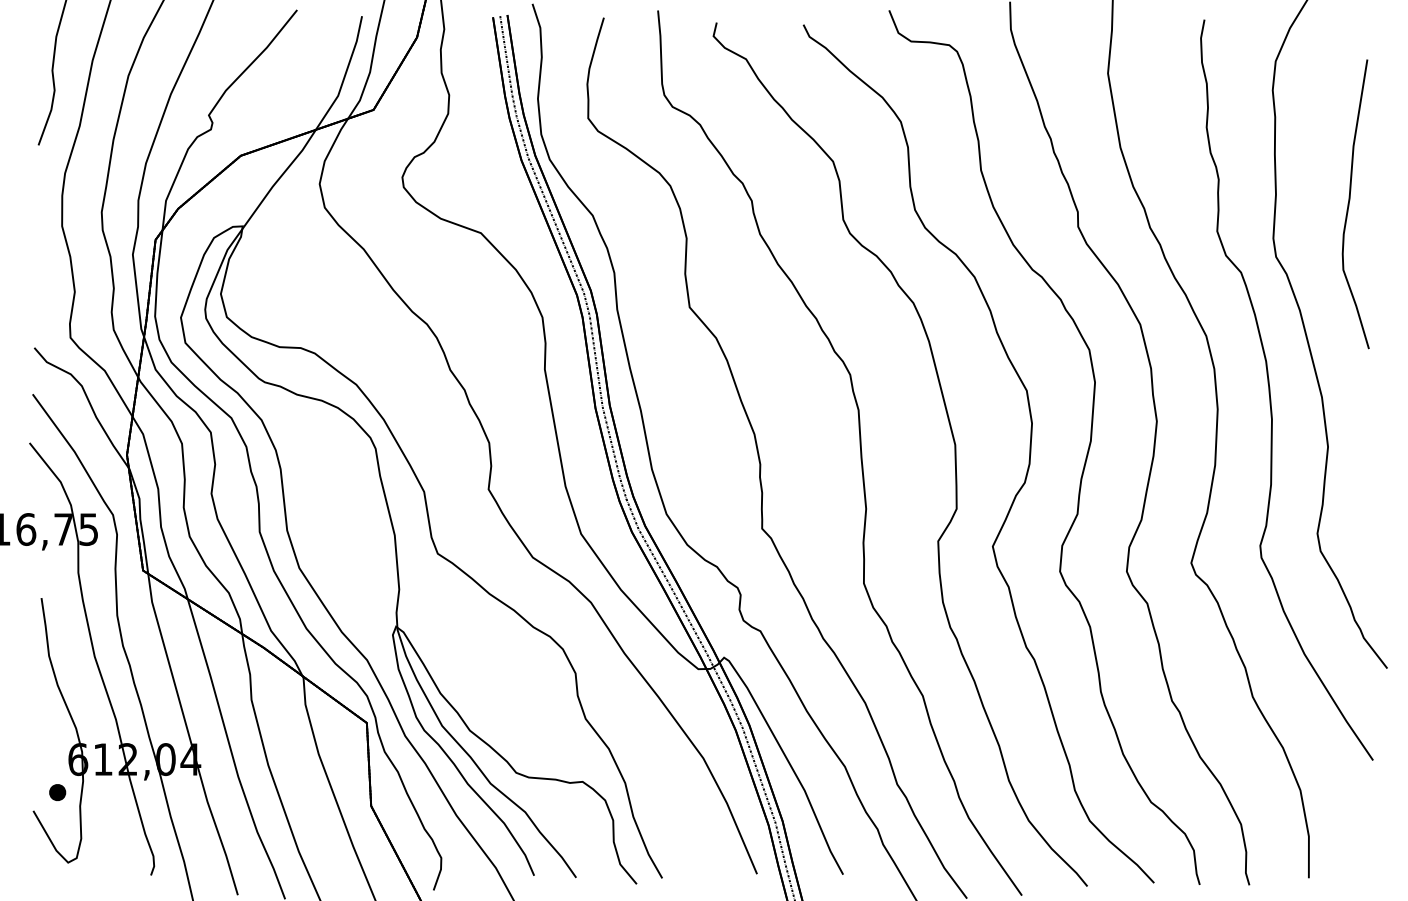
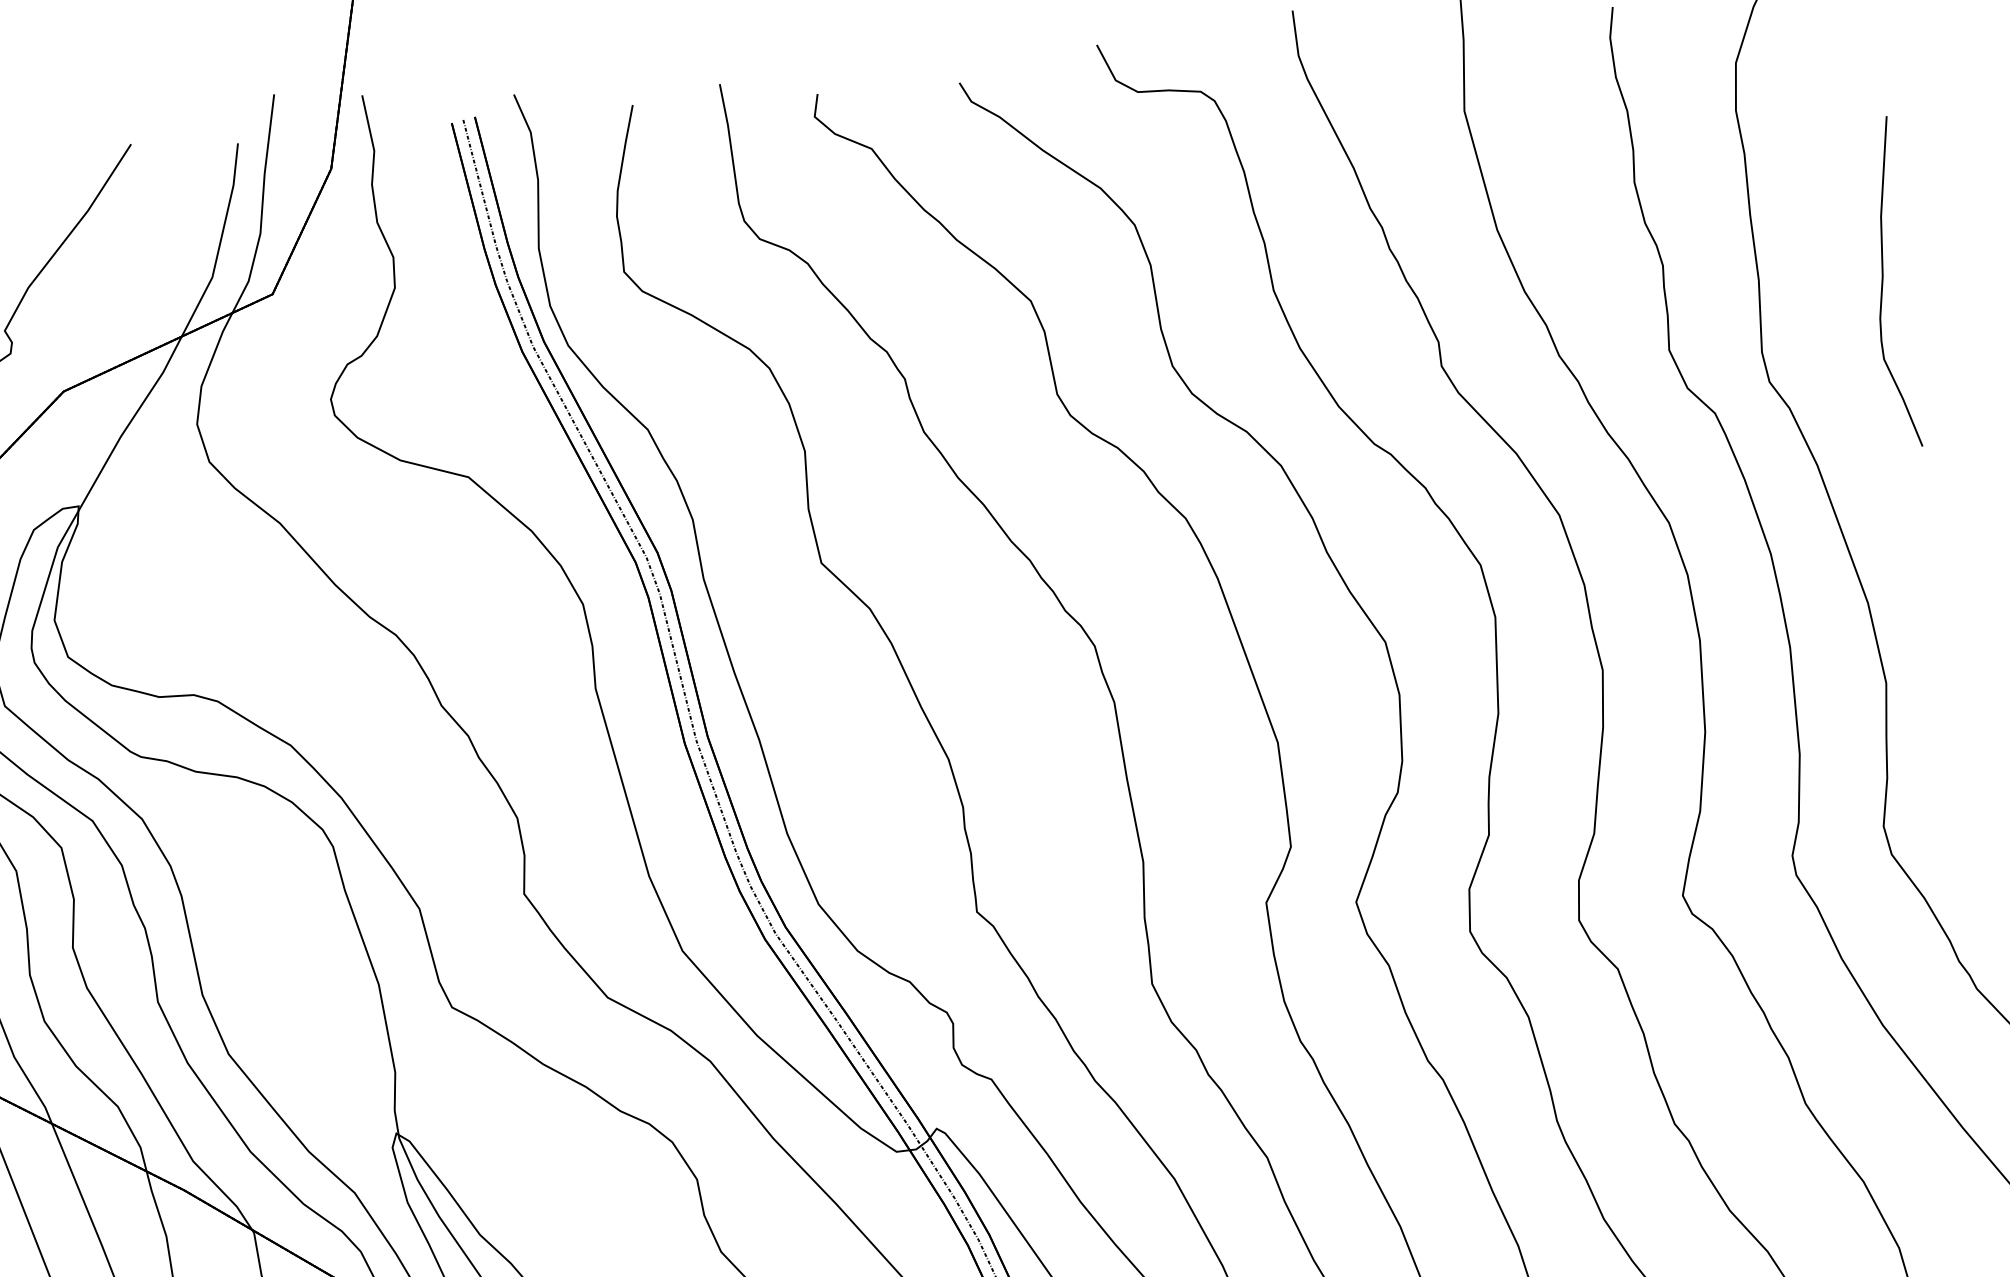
part: (1355, 204) -> (1890, 283), size x0.7

